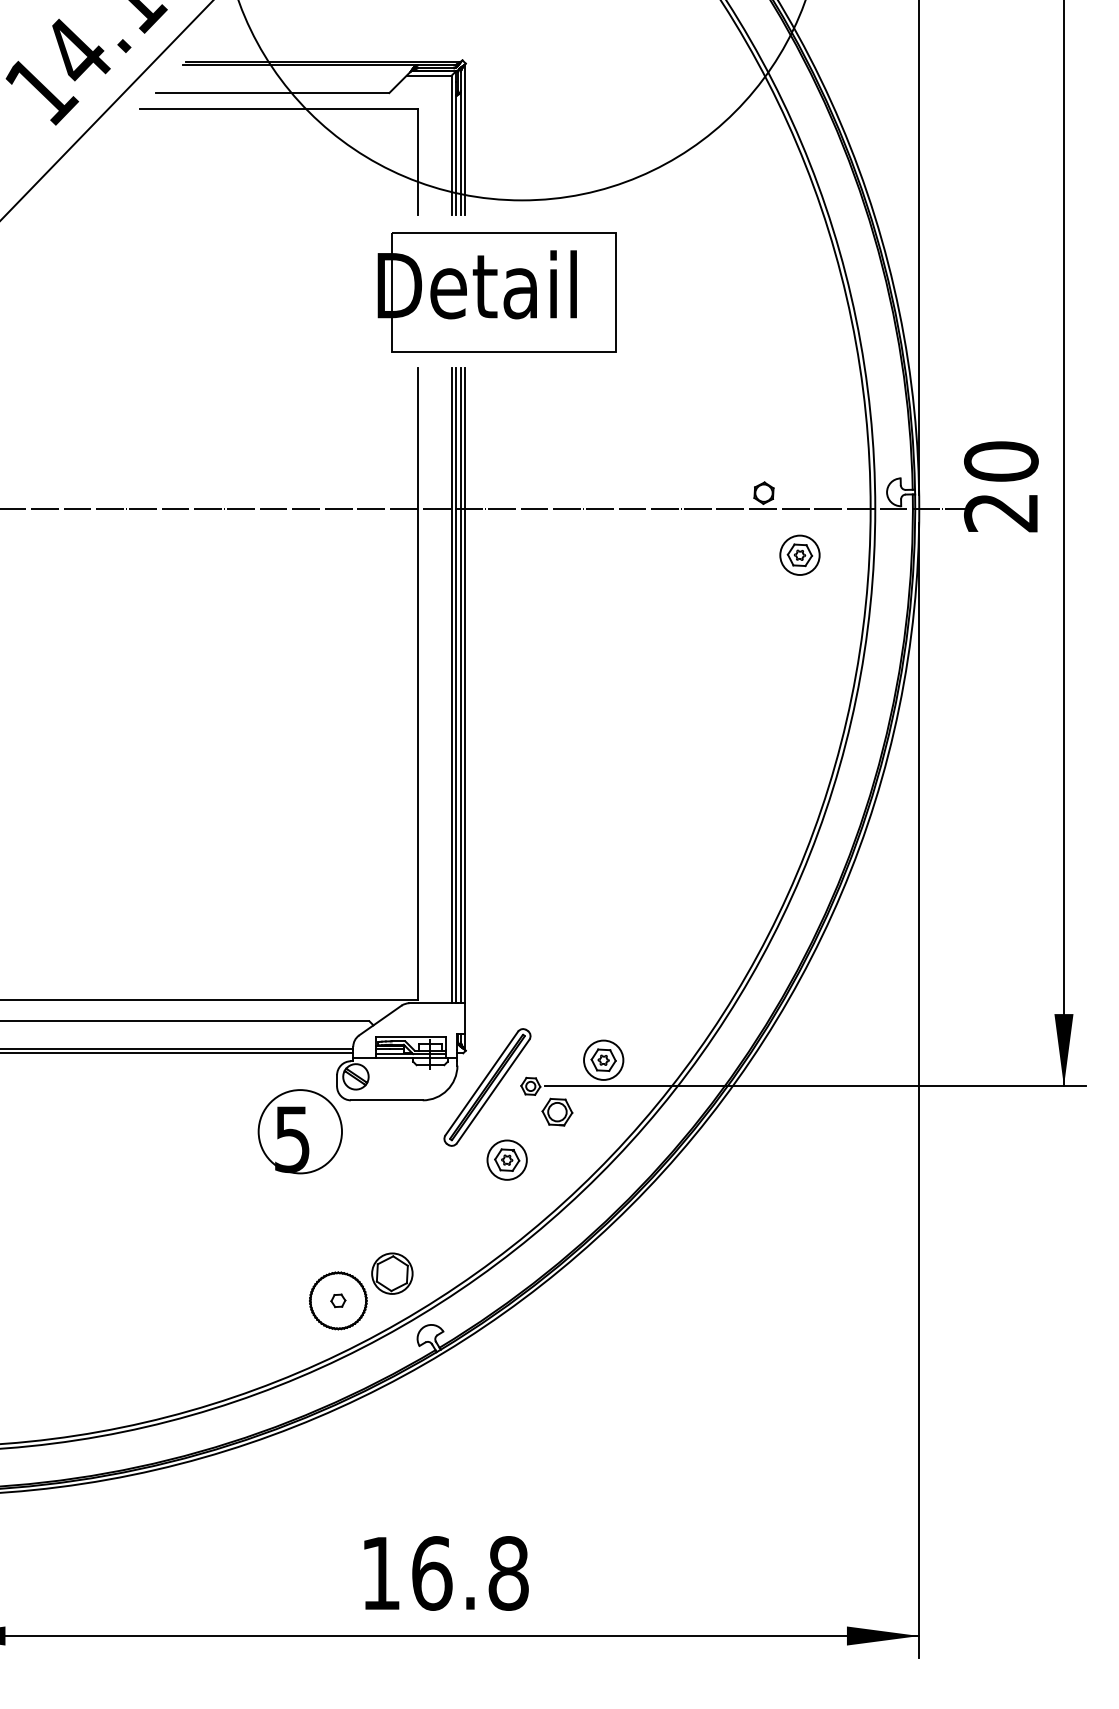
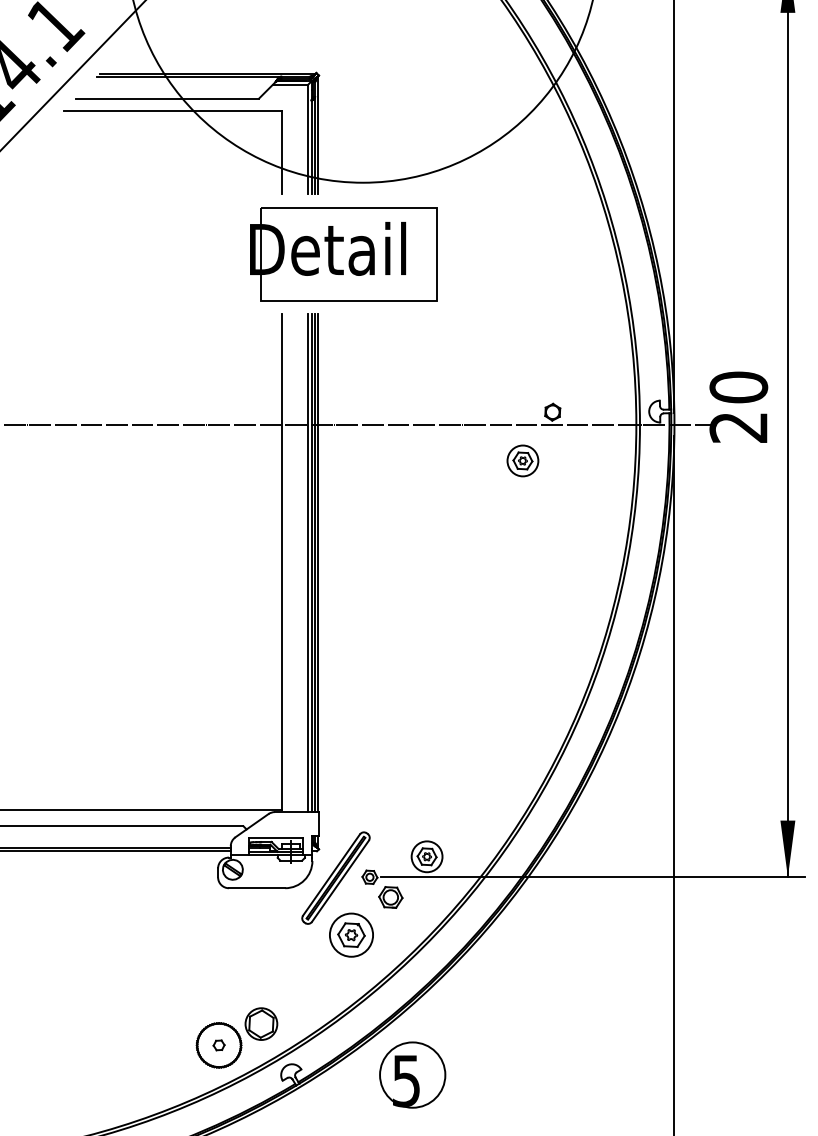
part: (799, 554) -> (522, 460), moved
part: (299, 1131) -> (412, 1074), moved
part: (506, 1159) -> (350, 934), size x1.4

